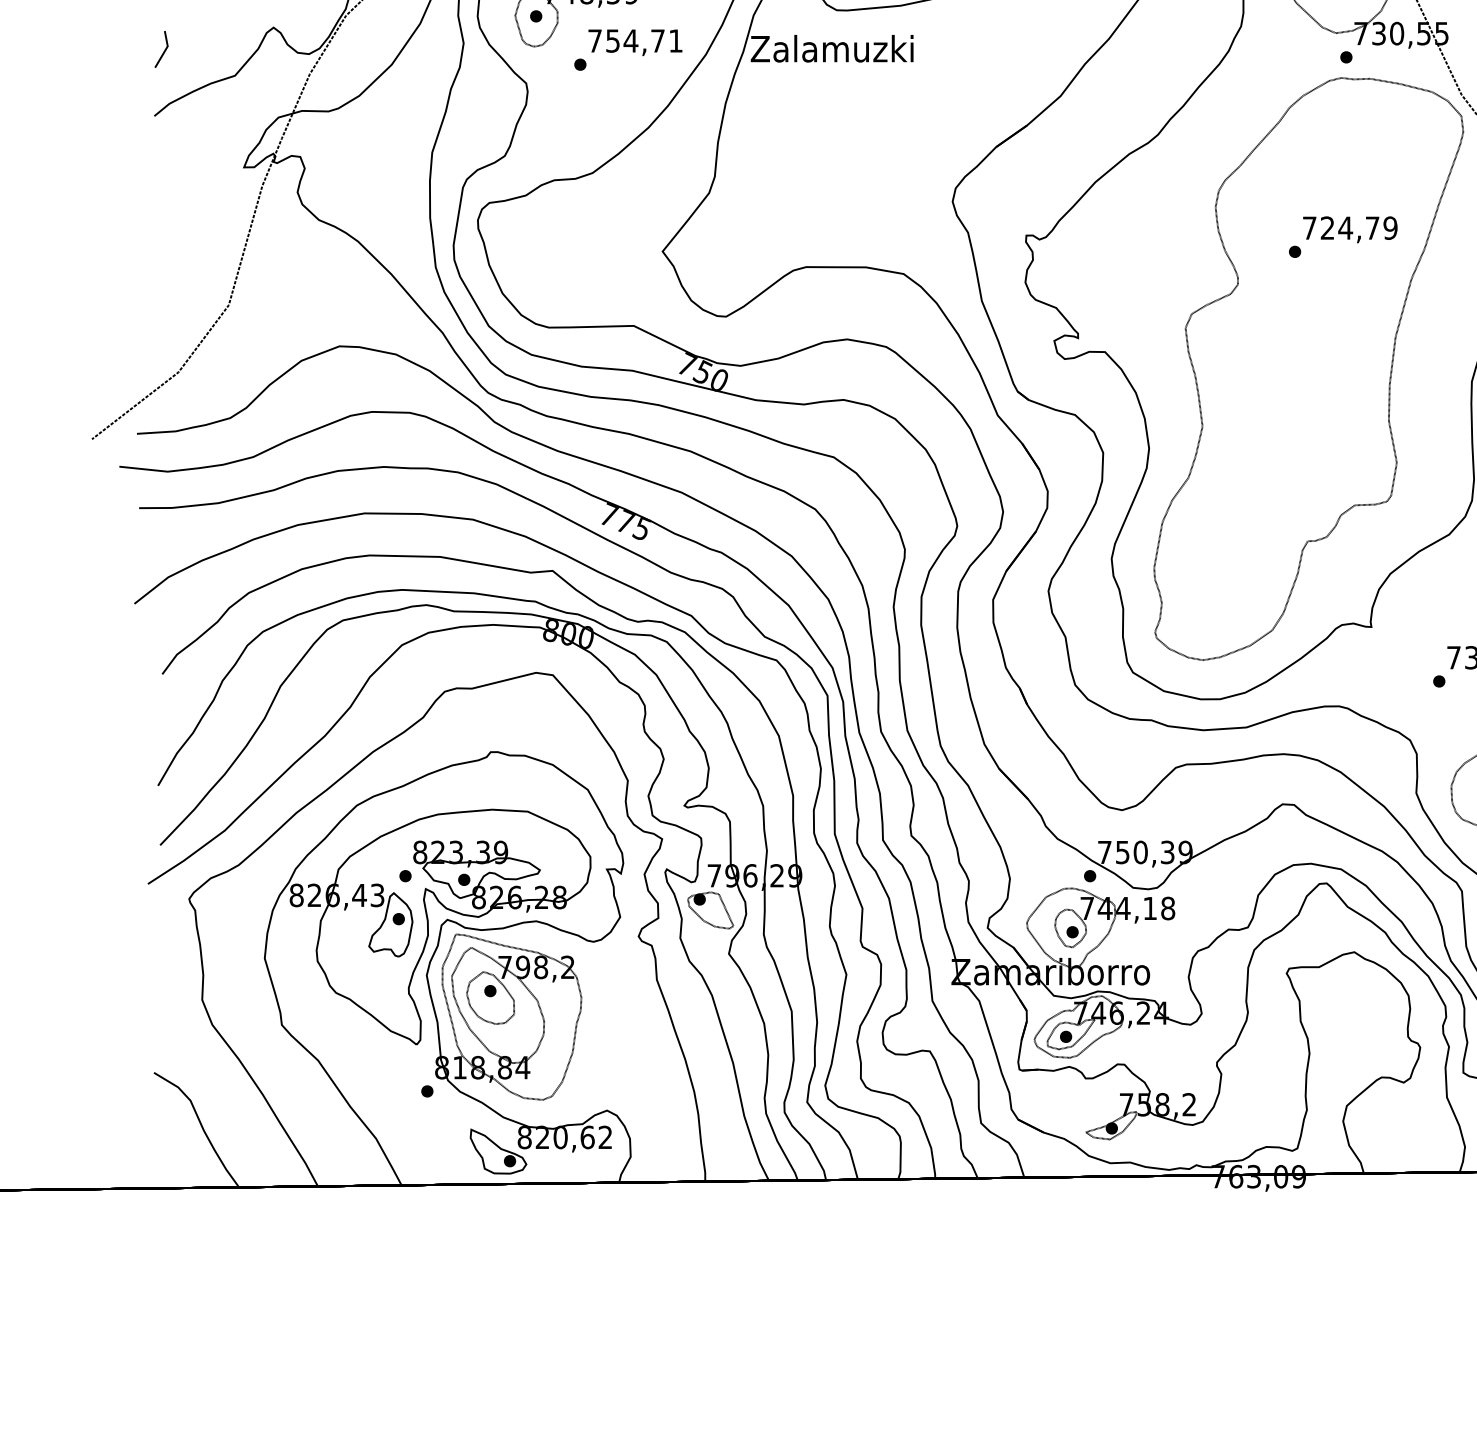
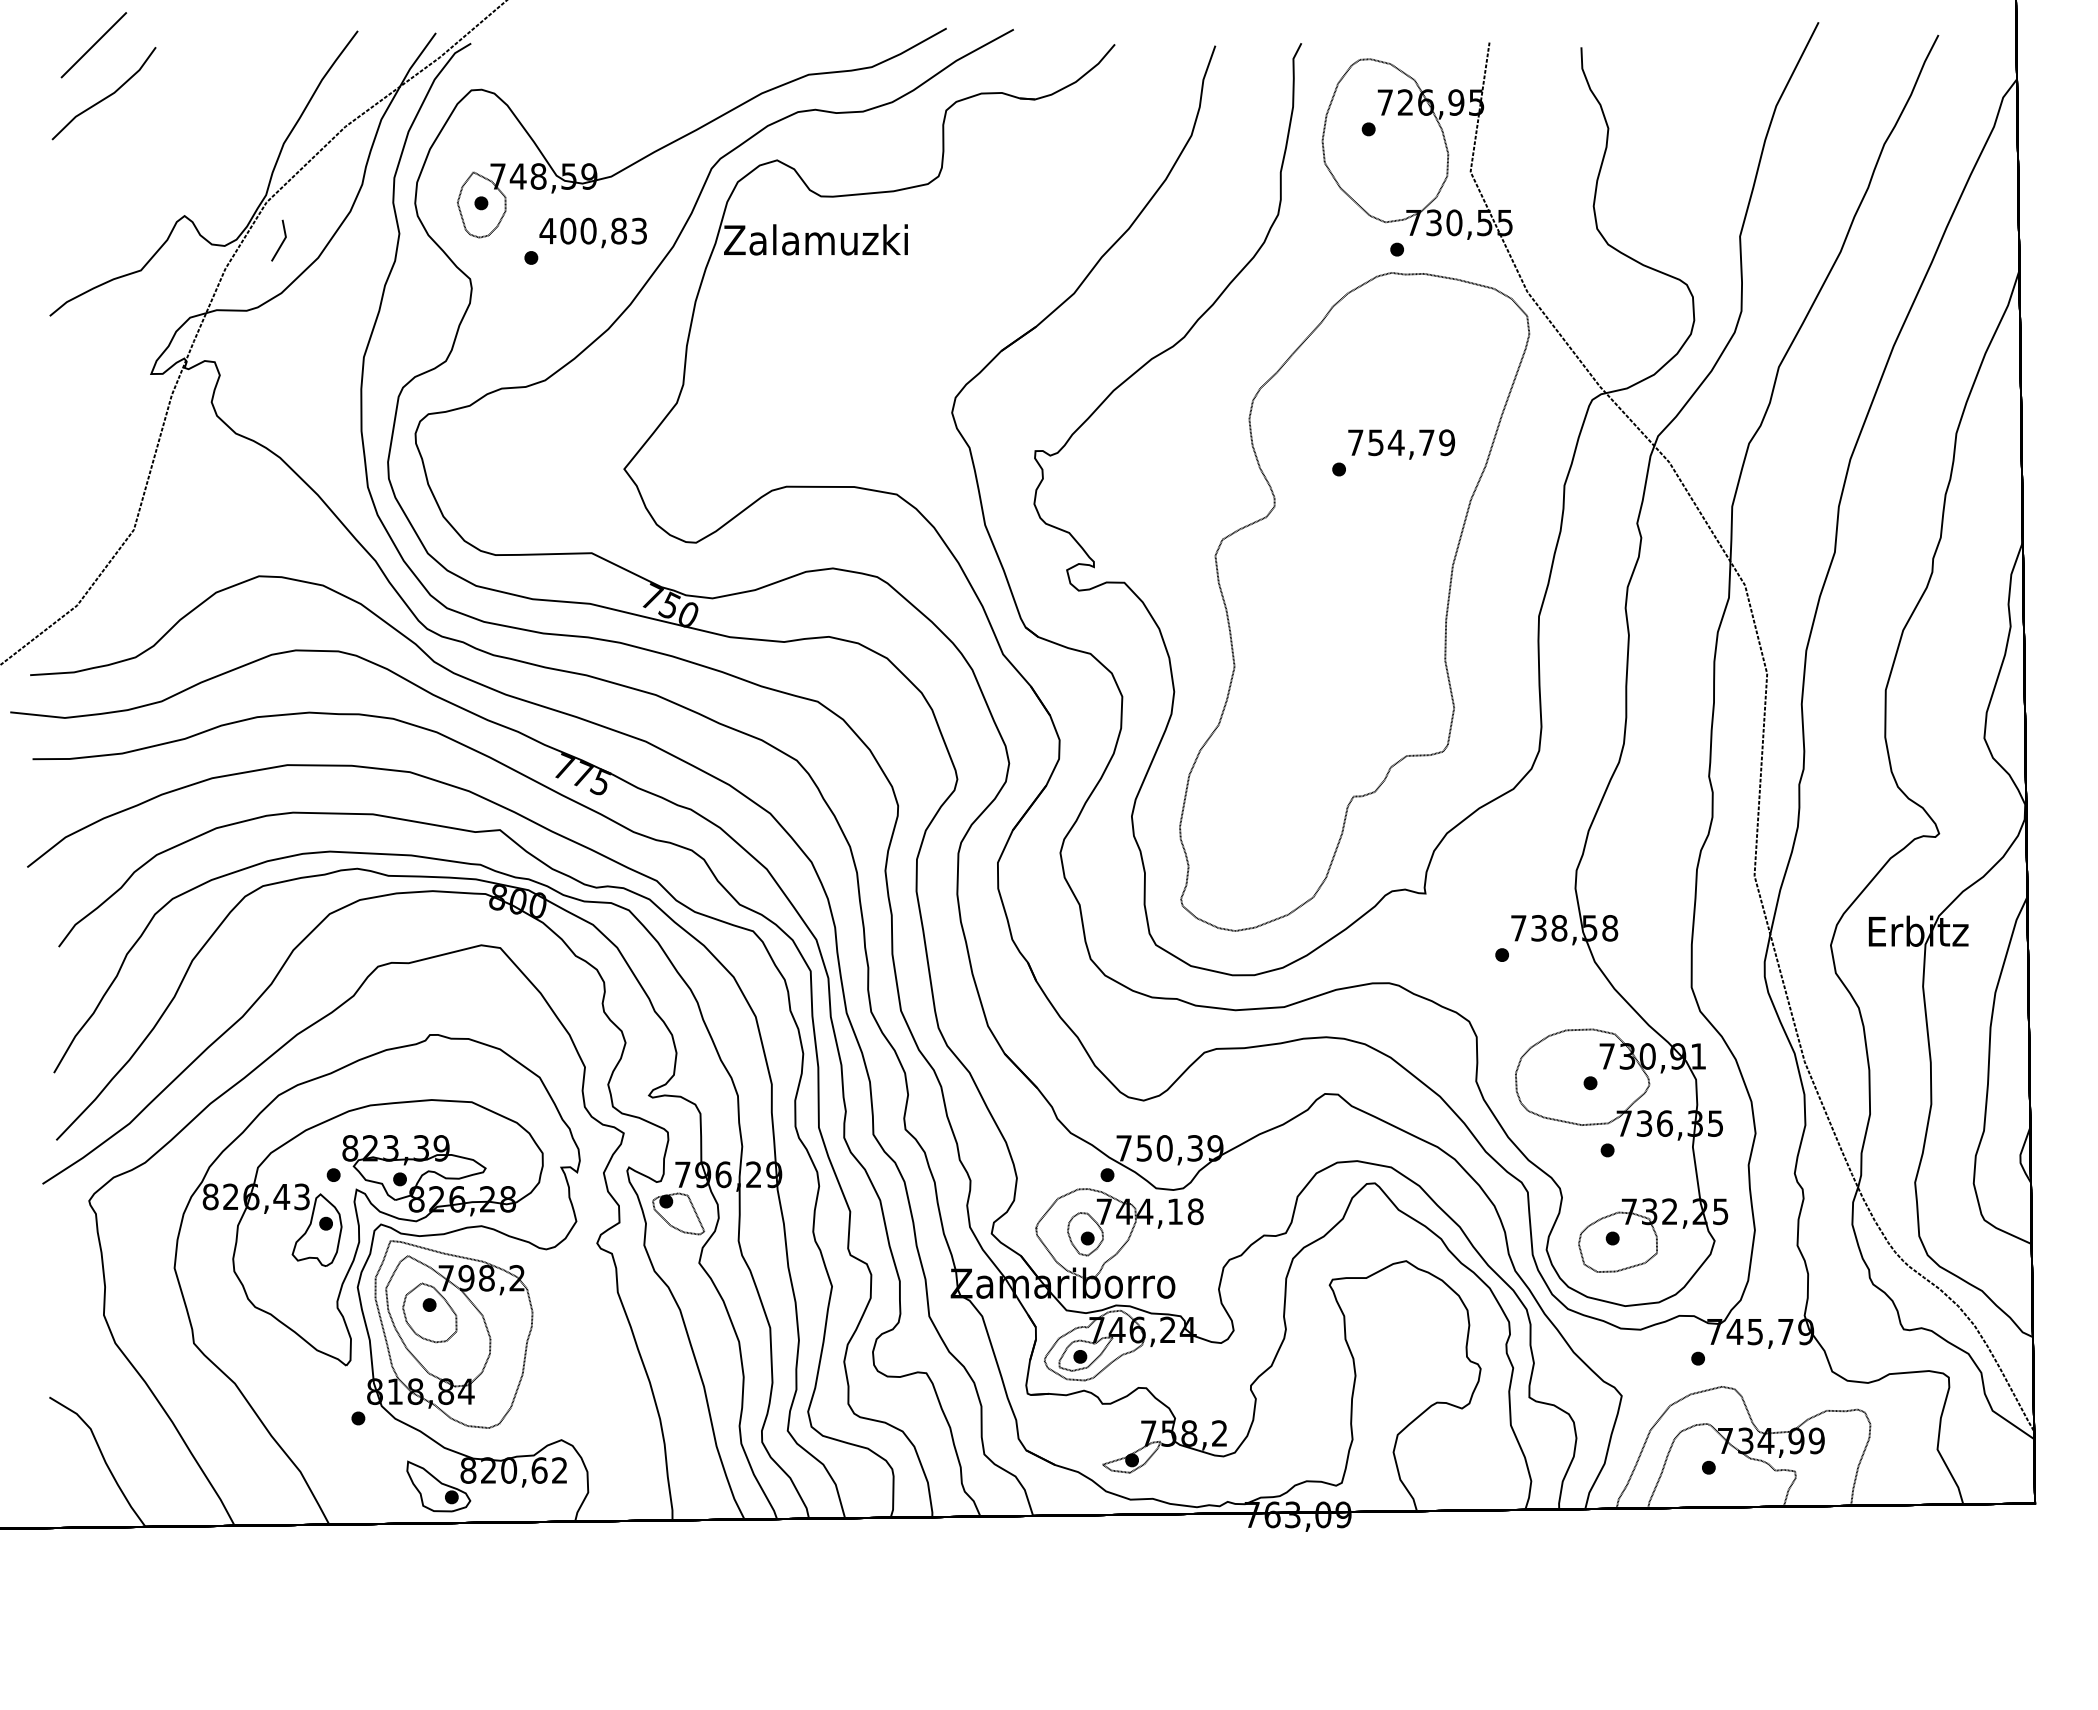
text: (634, 40) -> (592, 230), 754,71 -> 400,83
line: (163, 51) -> (281, 242), moved
text: (1327, 227) -> (1375, 442), 724,79 -> 754,79

